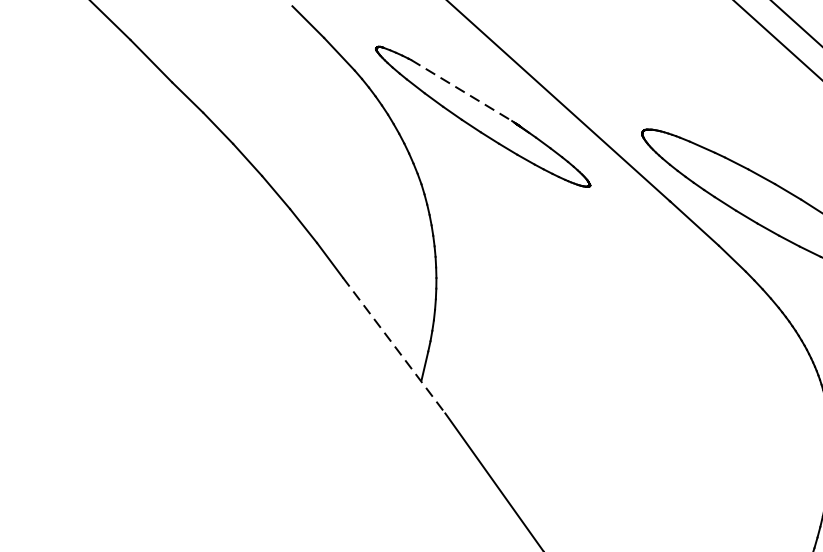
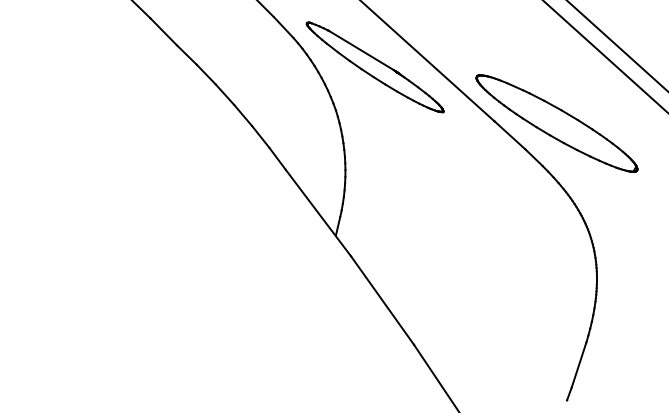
line: (461, 90) -> (361, 50), dashed -> solid
line: (394, 346) -> (318, 213), dashed -> solid

